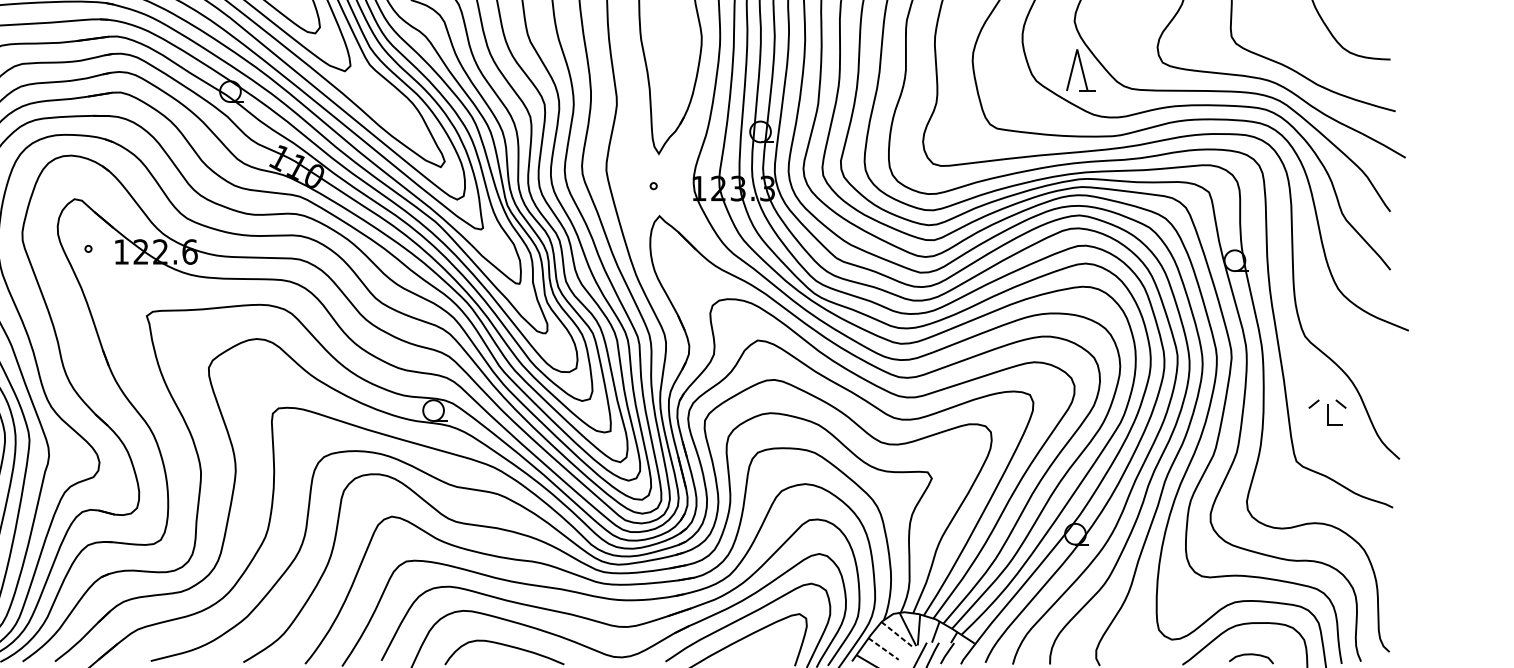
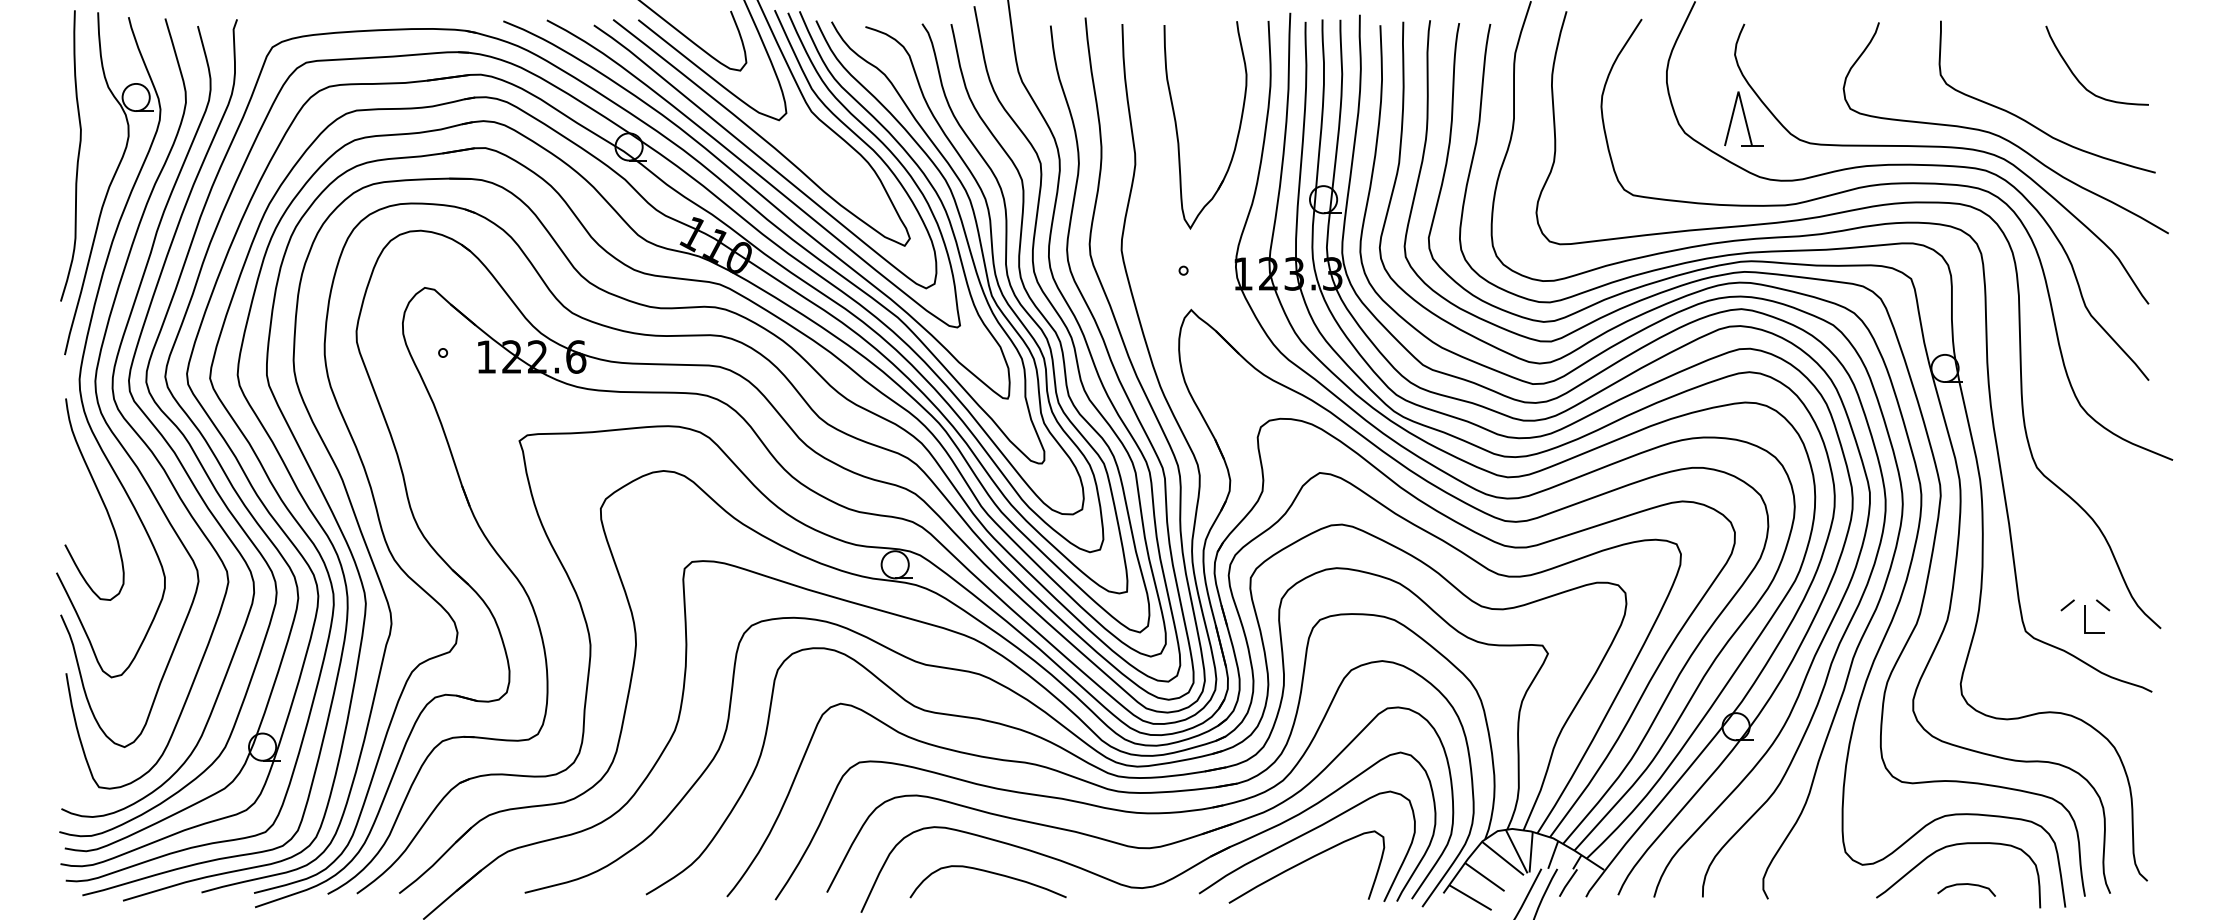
part: (1327, 412) -> (2085, 616), moved
line: (897, 634) -> (1502, 858), dashed -> solid
line: (884, 649) -> (1485, 877), dashed -> solid

